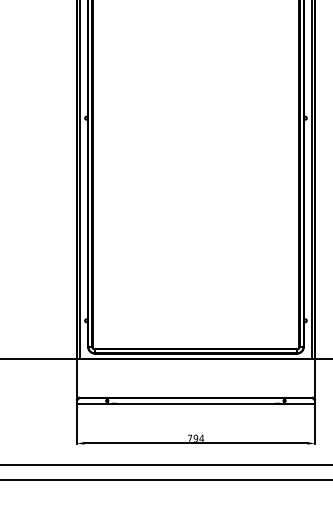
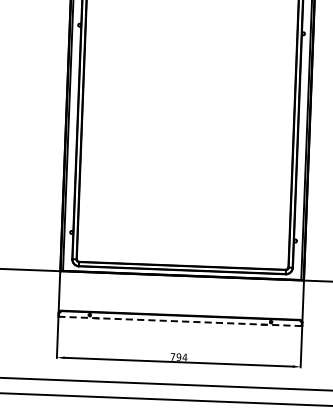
line: (195, 403) -> (179, 321), solid -> dashed

